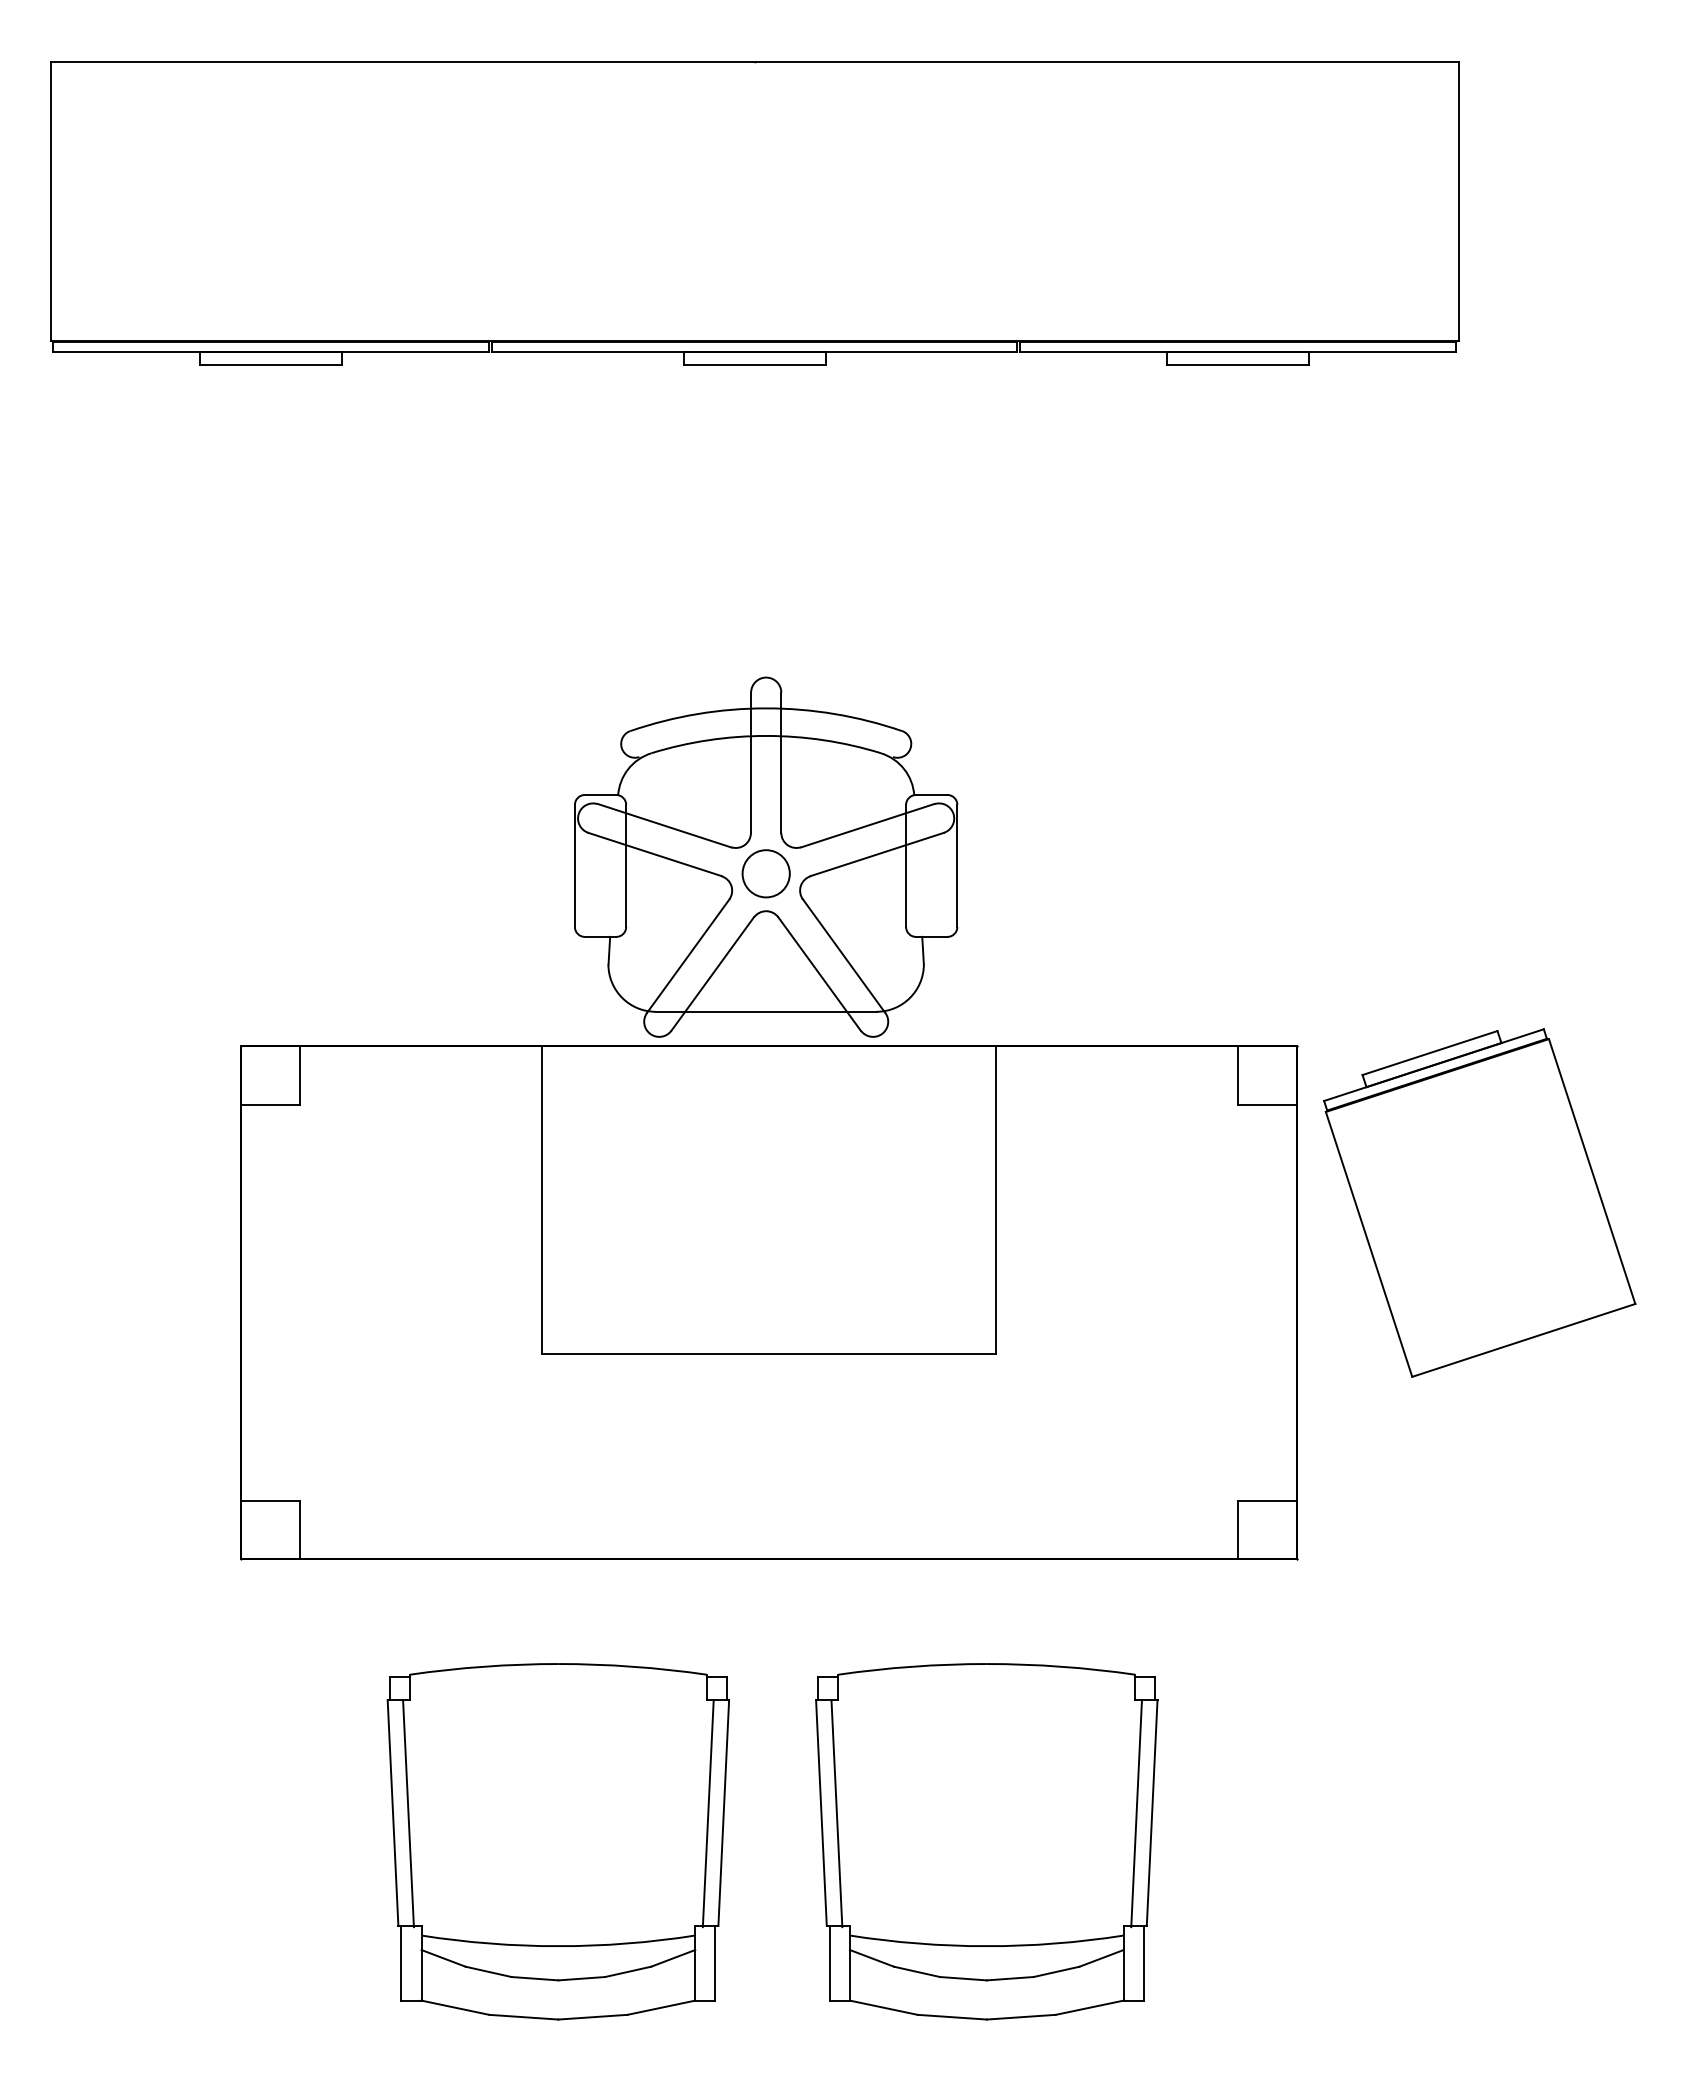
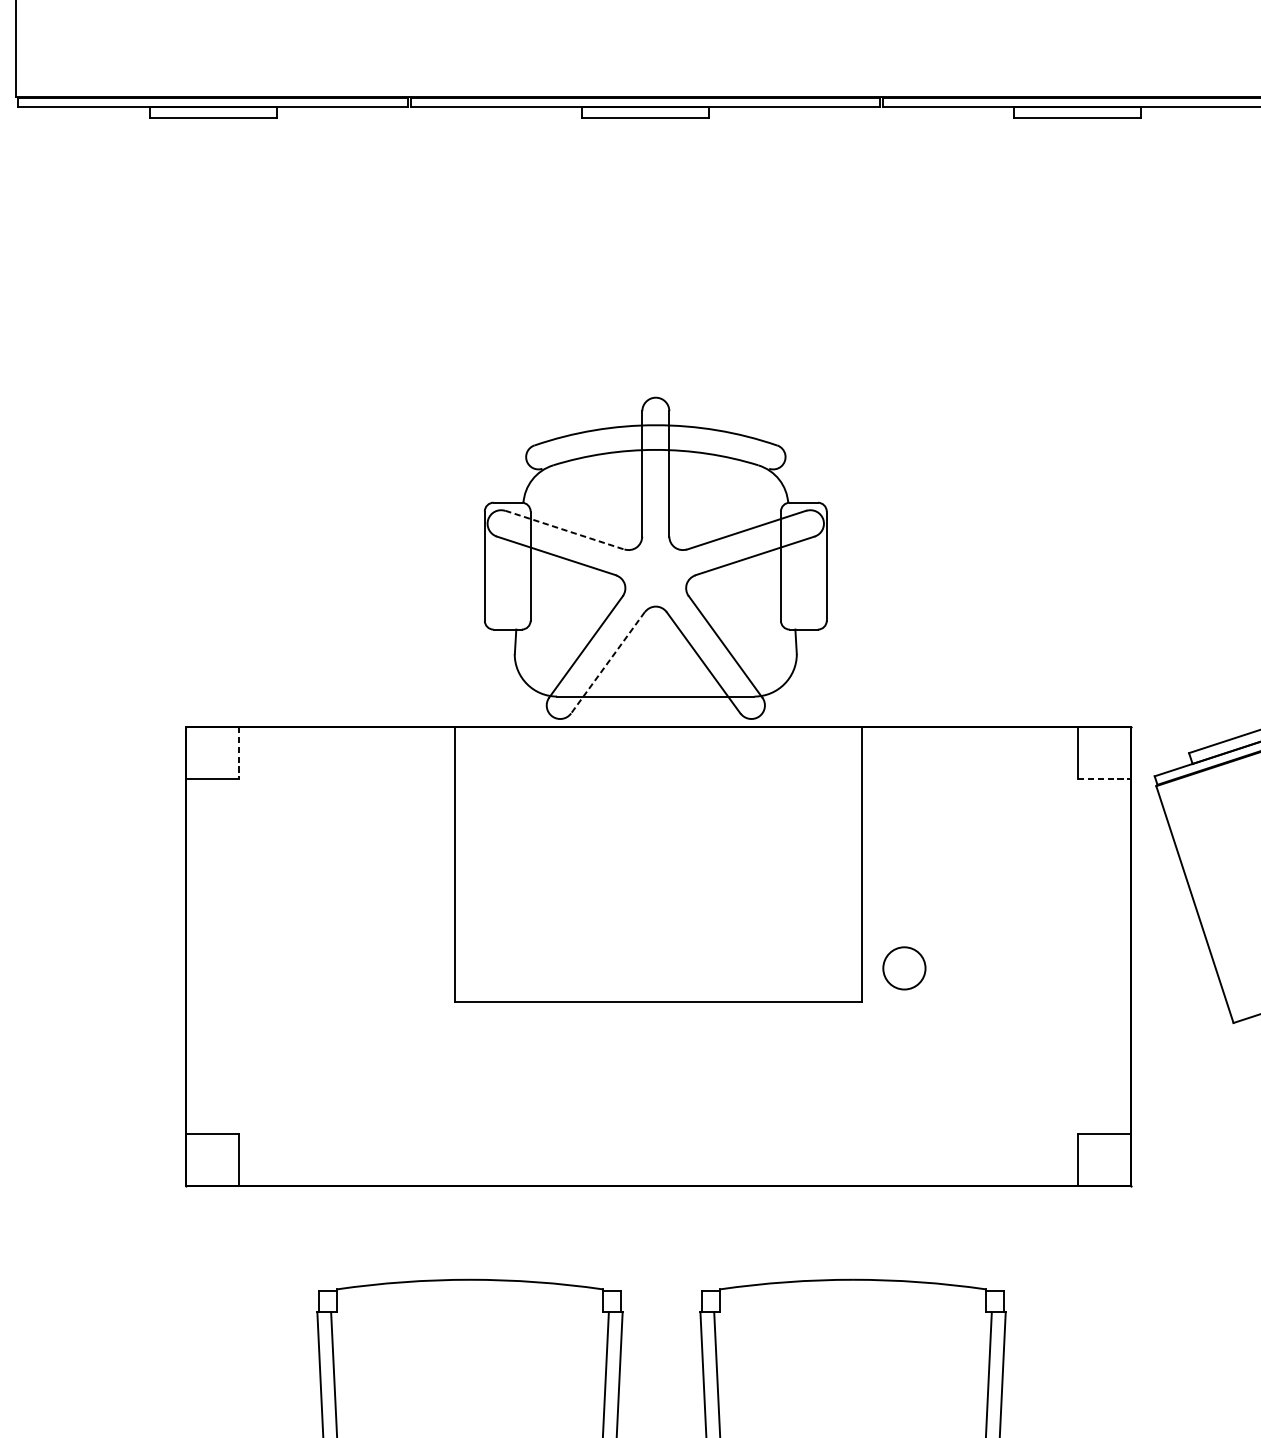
line: (664, 825) -> (564, 529), solid -> dashed
circle: (765, 873) -> (903, 968), moved
line: (712, 974) -> (607, 663), solid -> dashed
line: (299, 1075) -> (238, 753), solid -> dashed
line: (1268, 1104) -> (1104, 779), solid -> dashed

